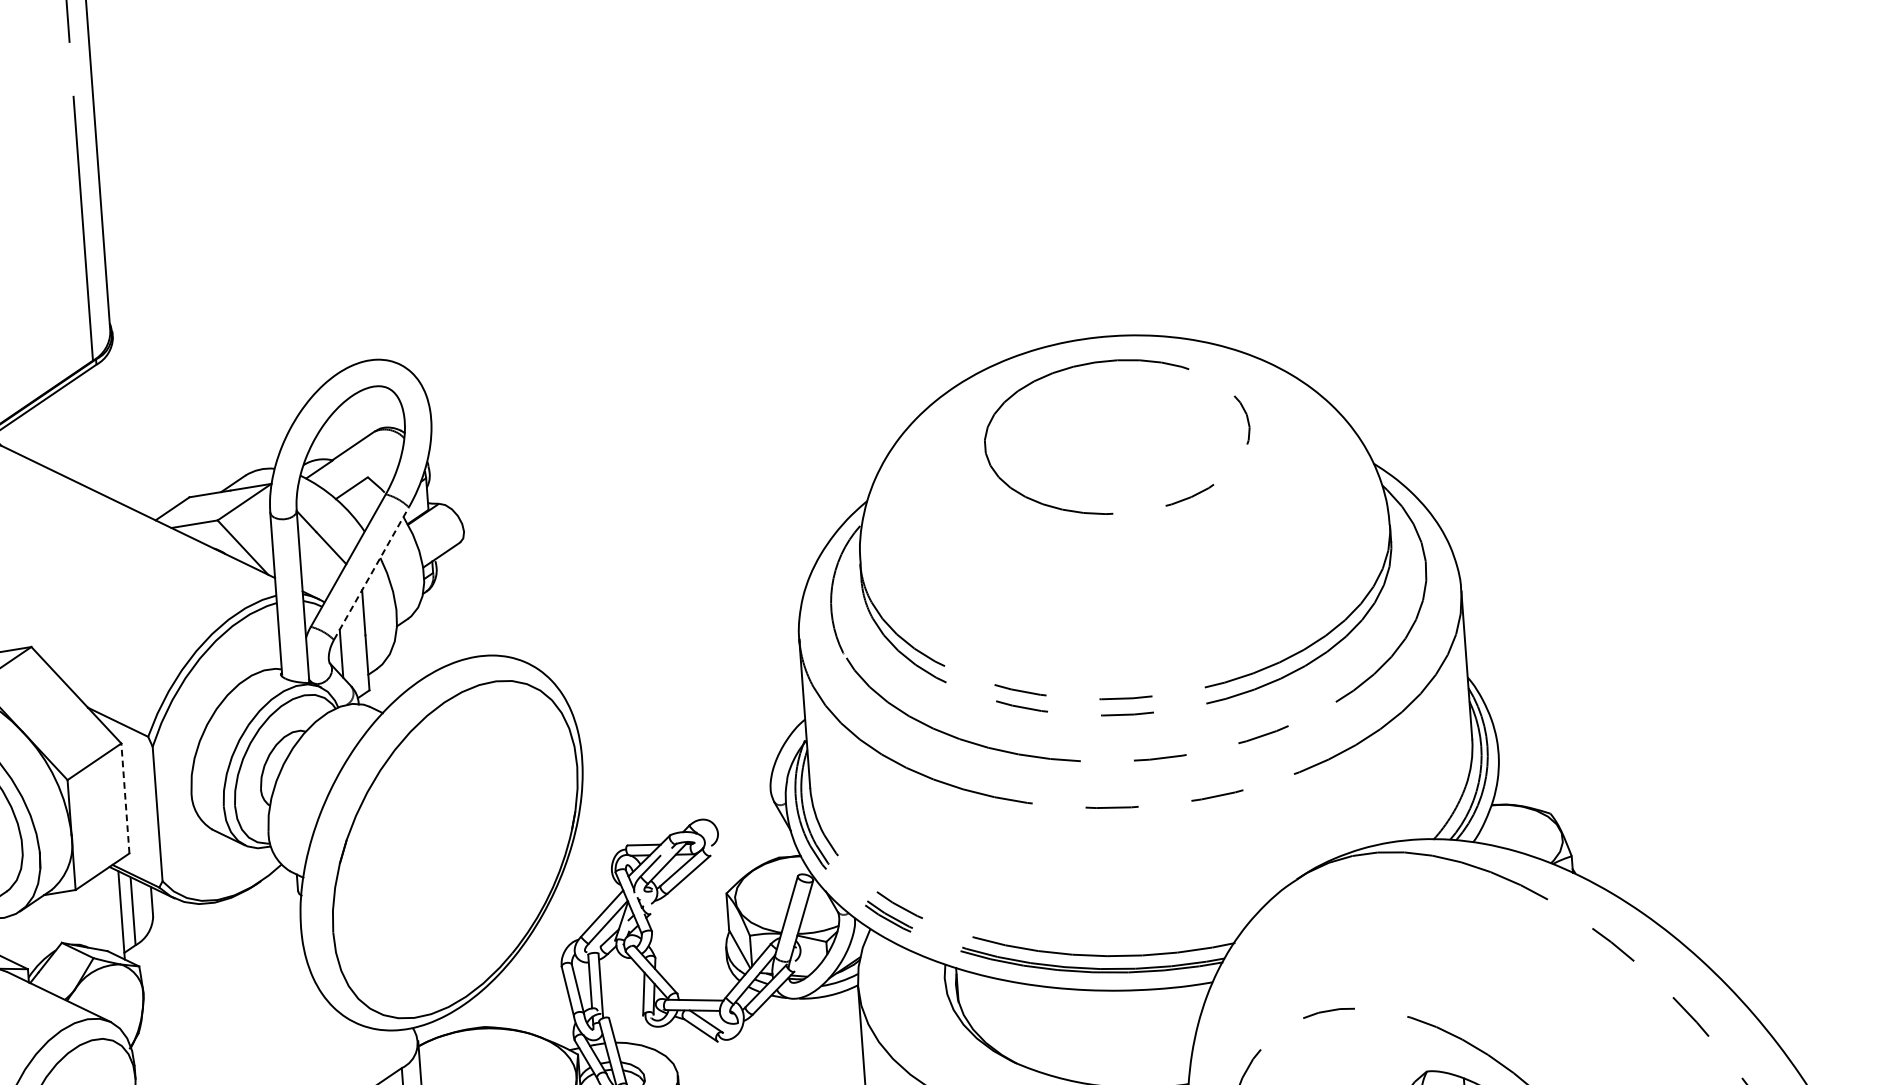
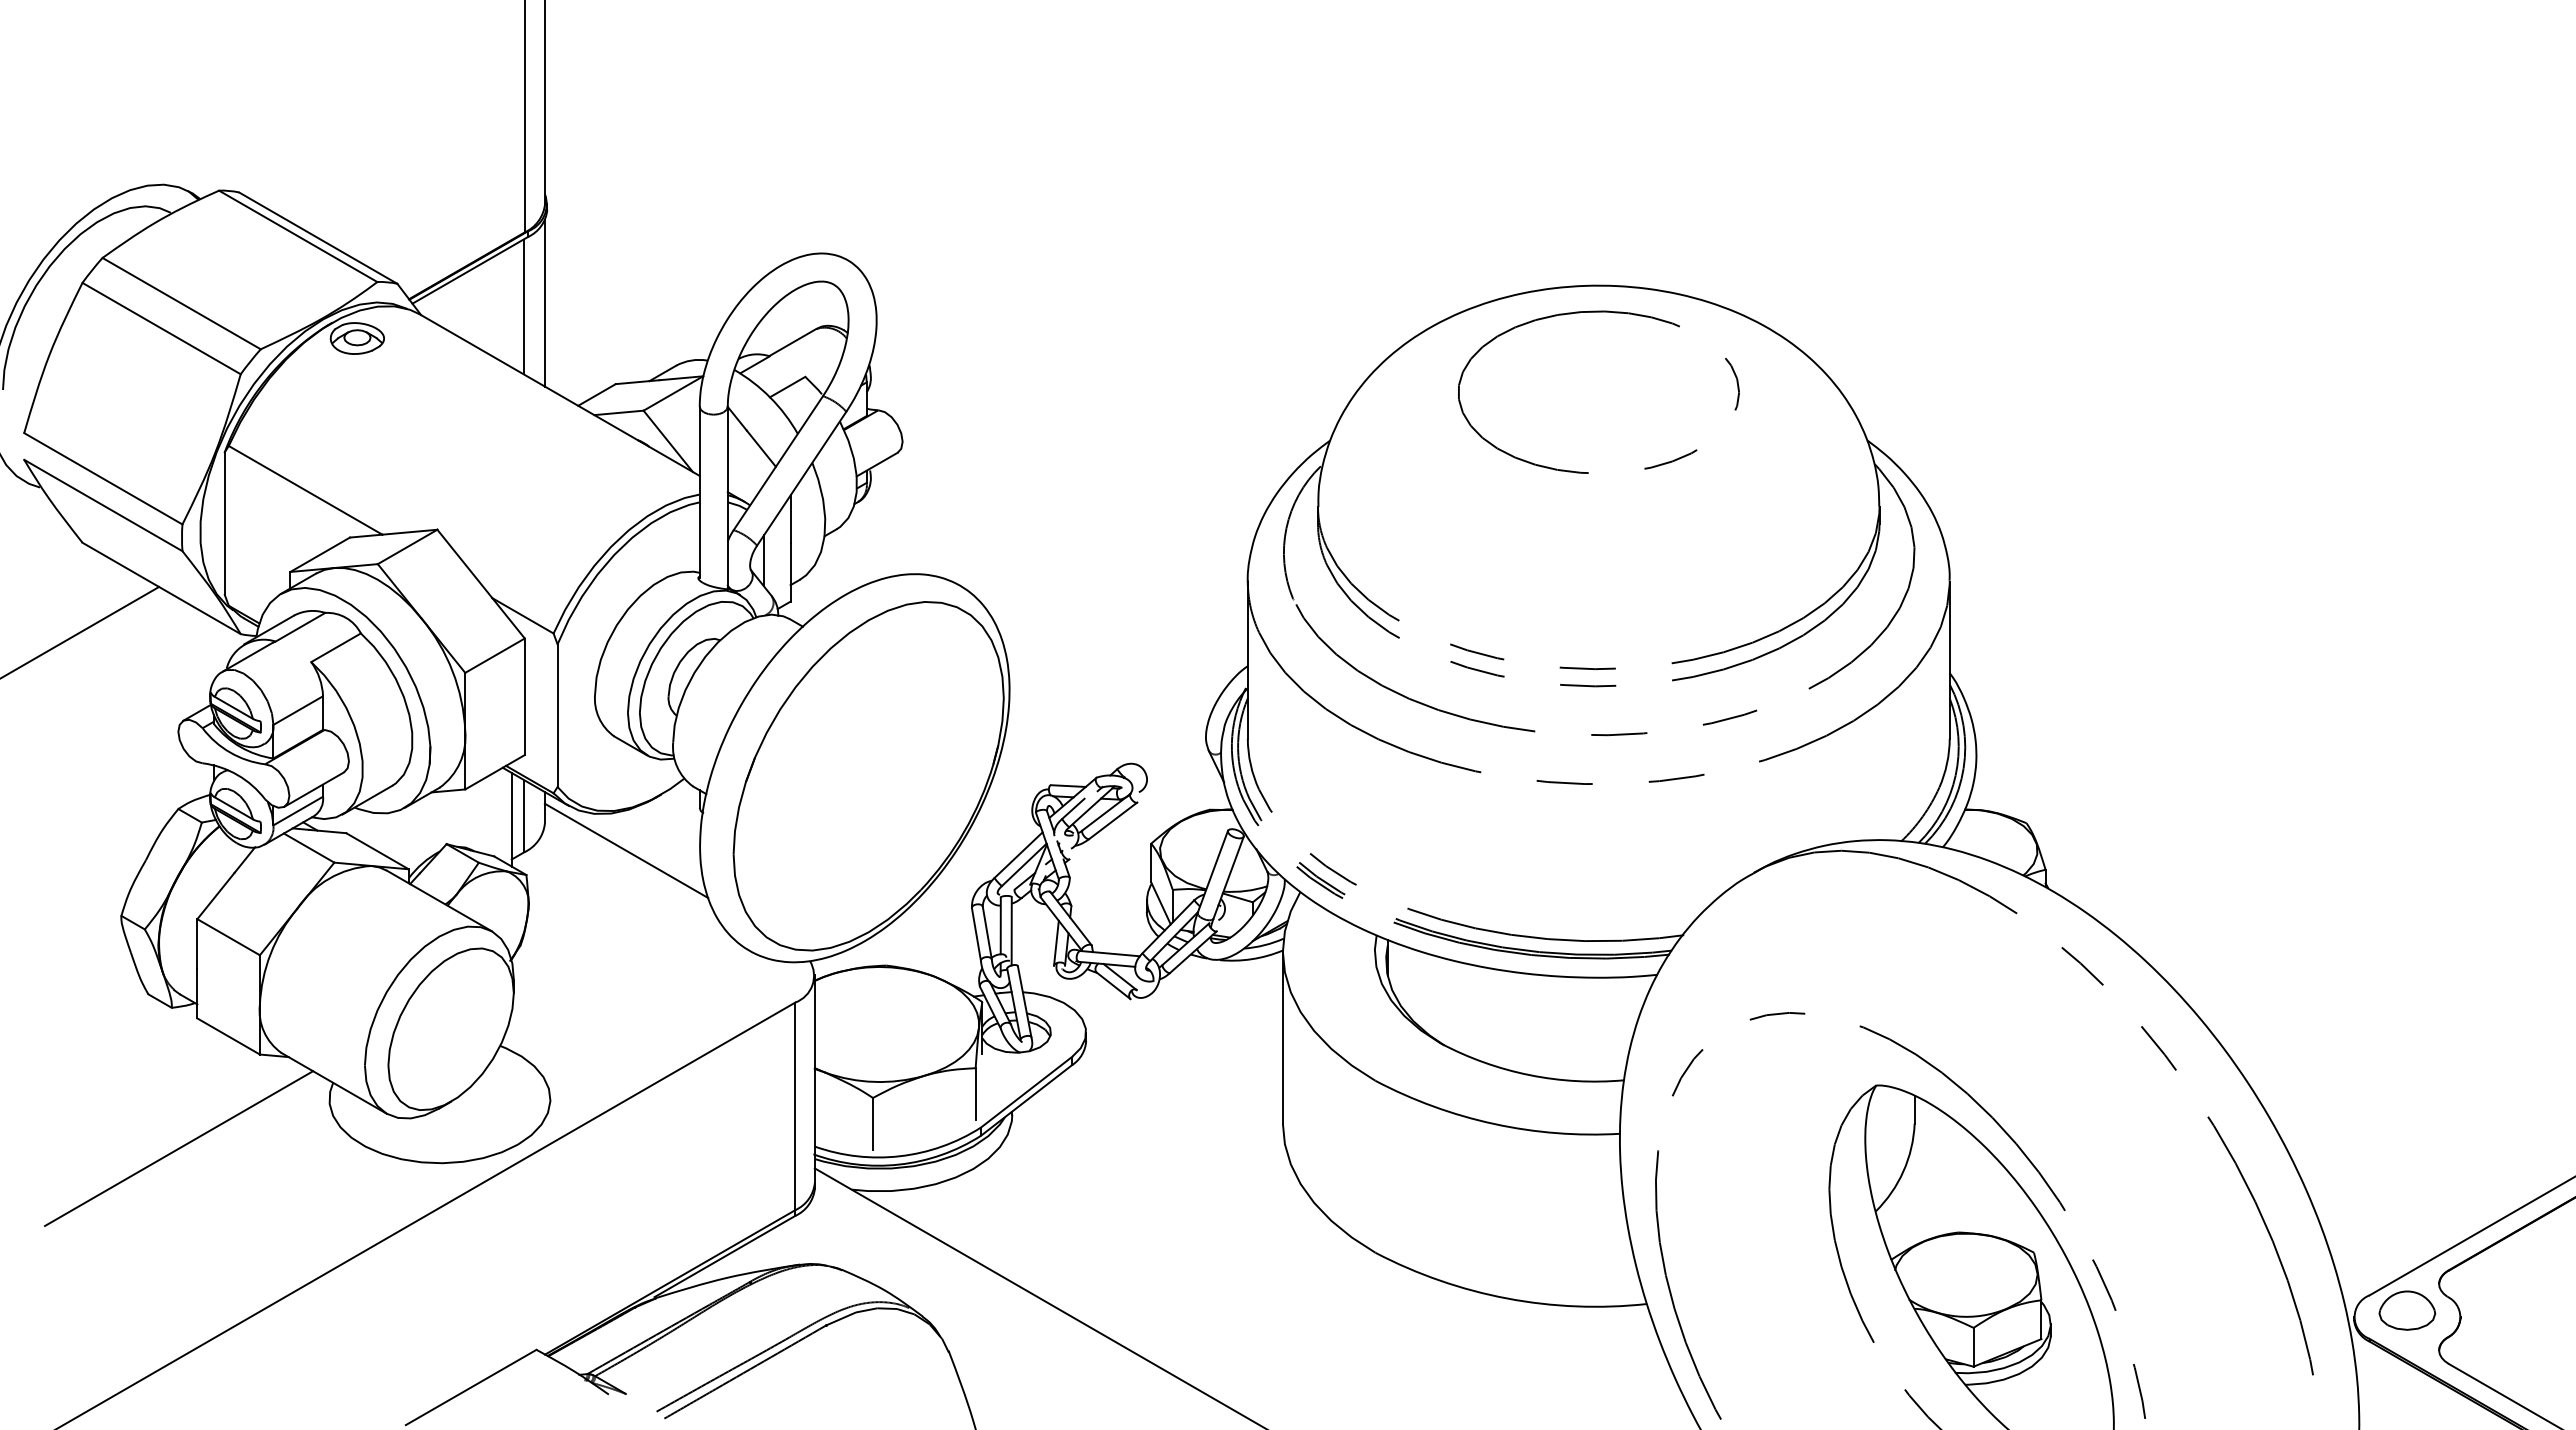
line: (116, 426) -> (544, 303), added
line: (98, 430) -> (524, 306), added
line: (372, 573) -> (802, 478), dashed -> solid
line: (125, 798) -> (524, 696), dashed -> solid
line: (231, 936) -> (626, 850), added

